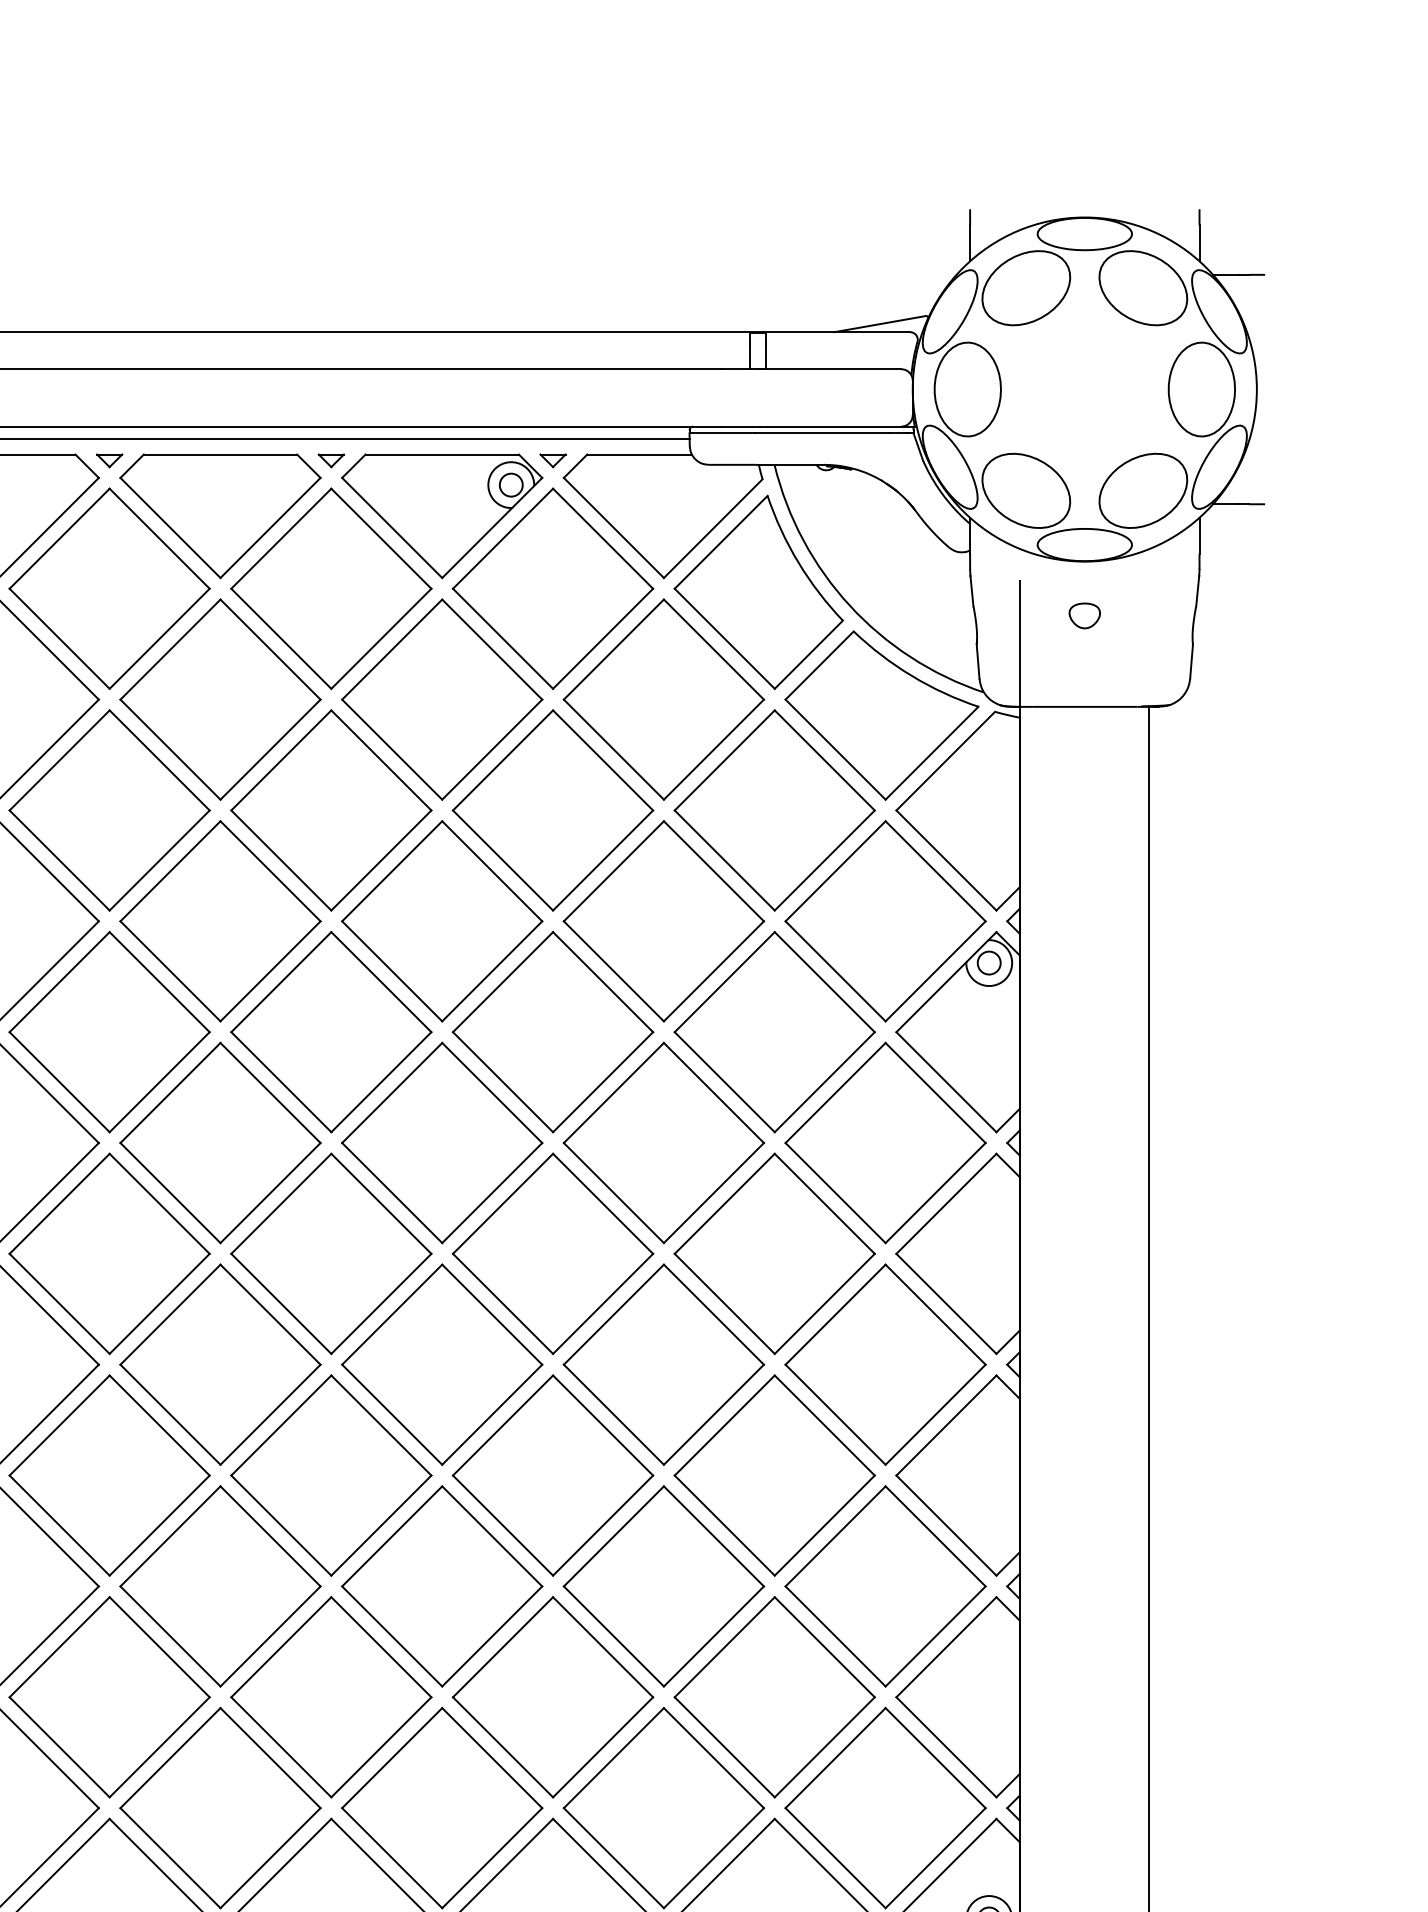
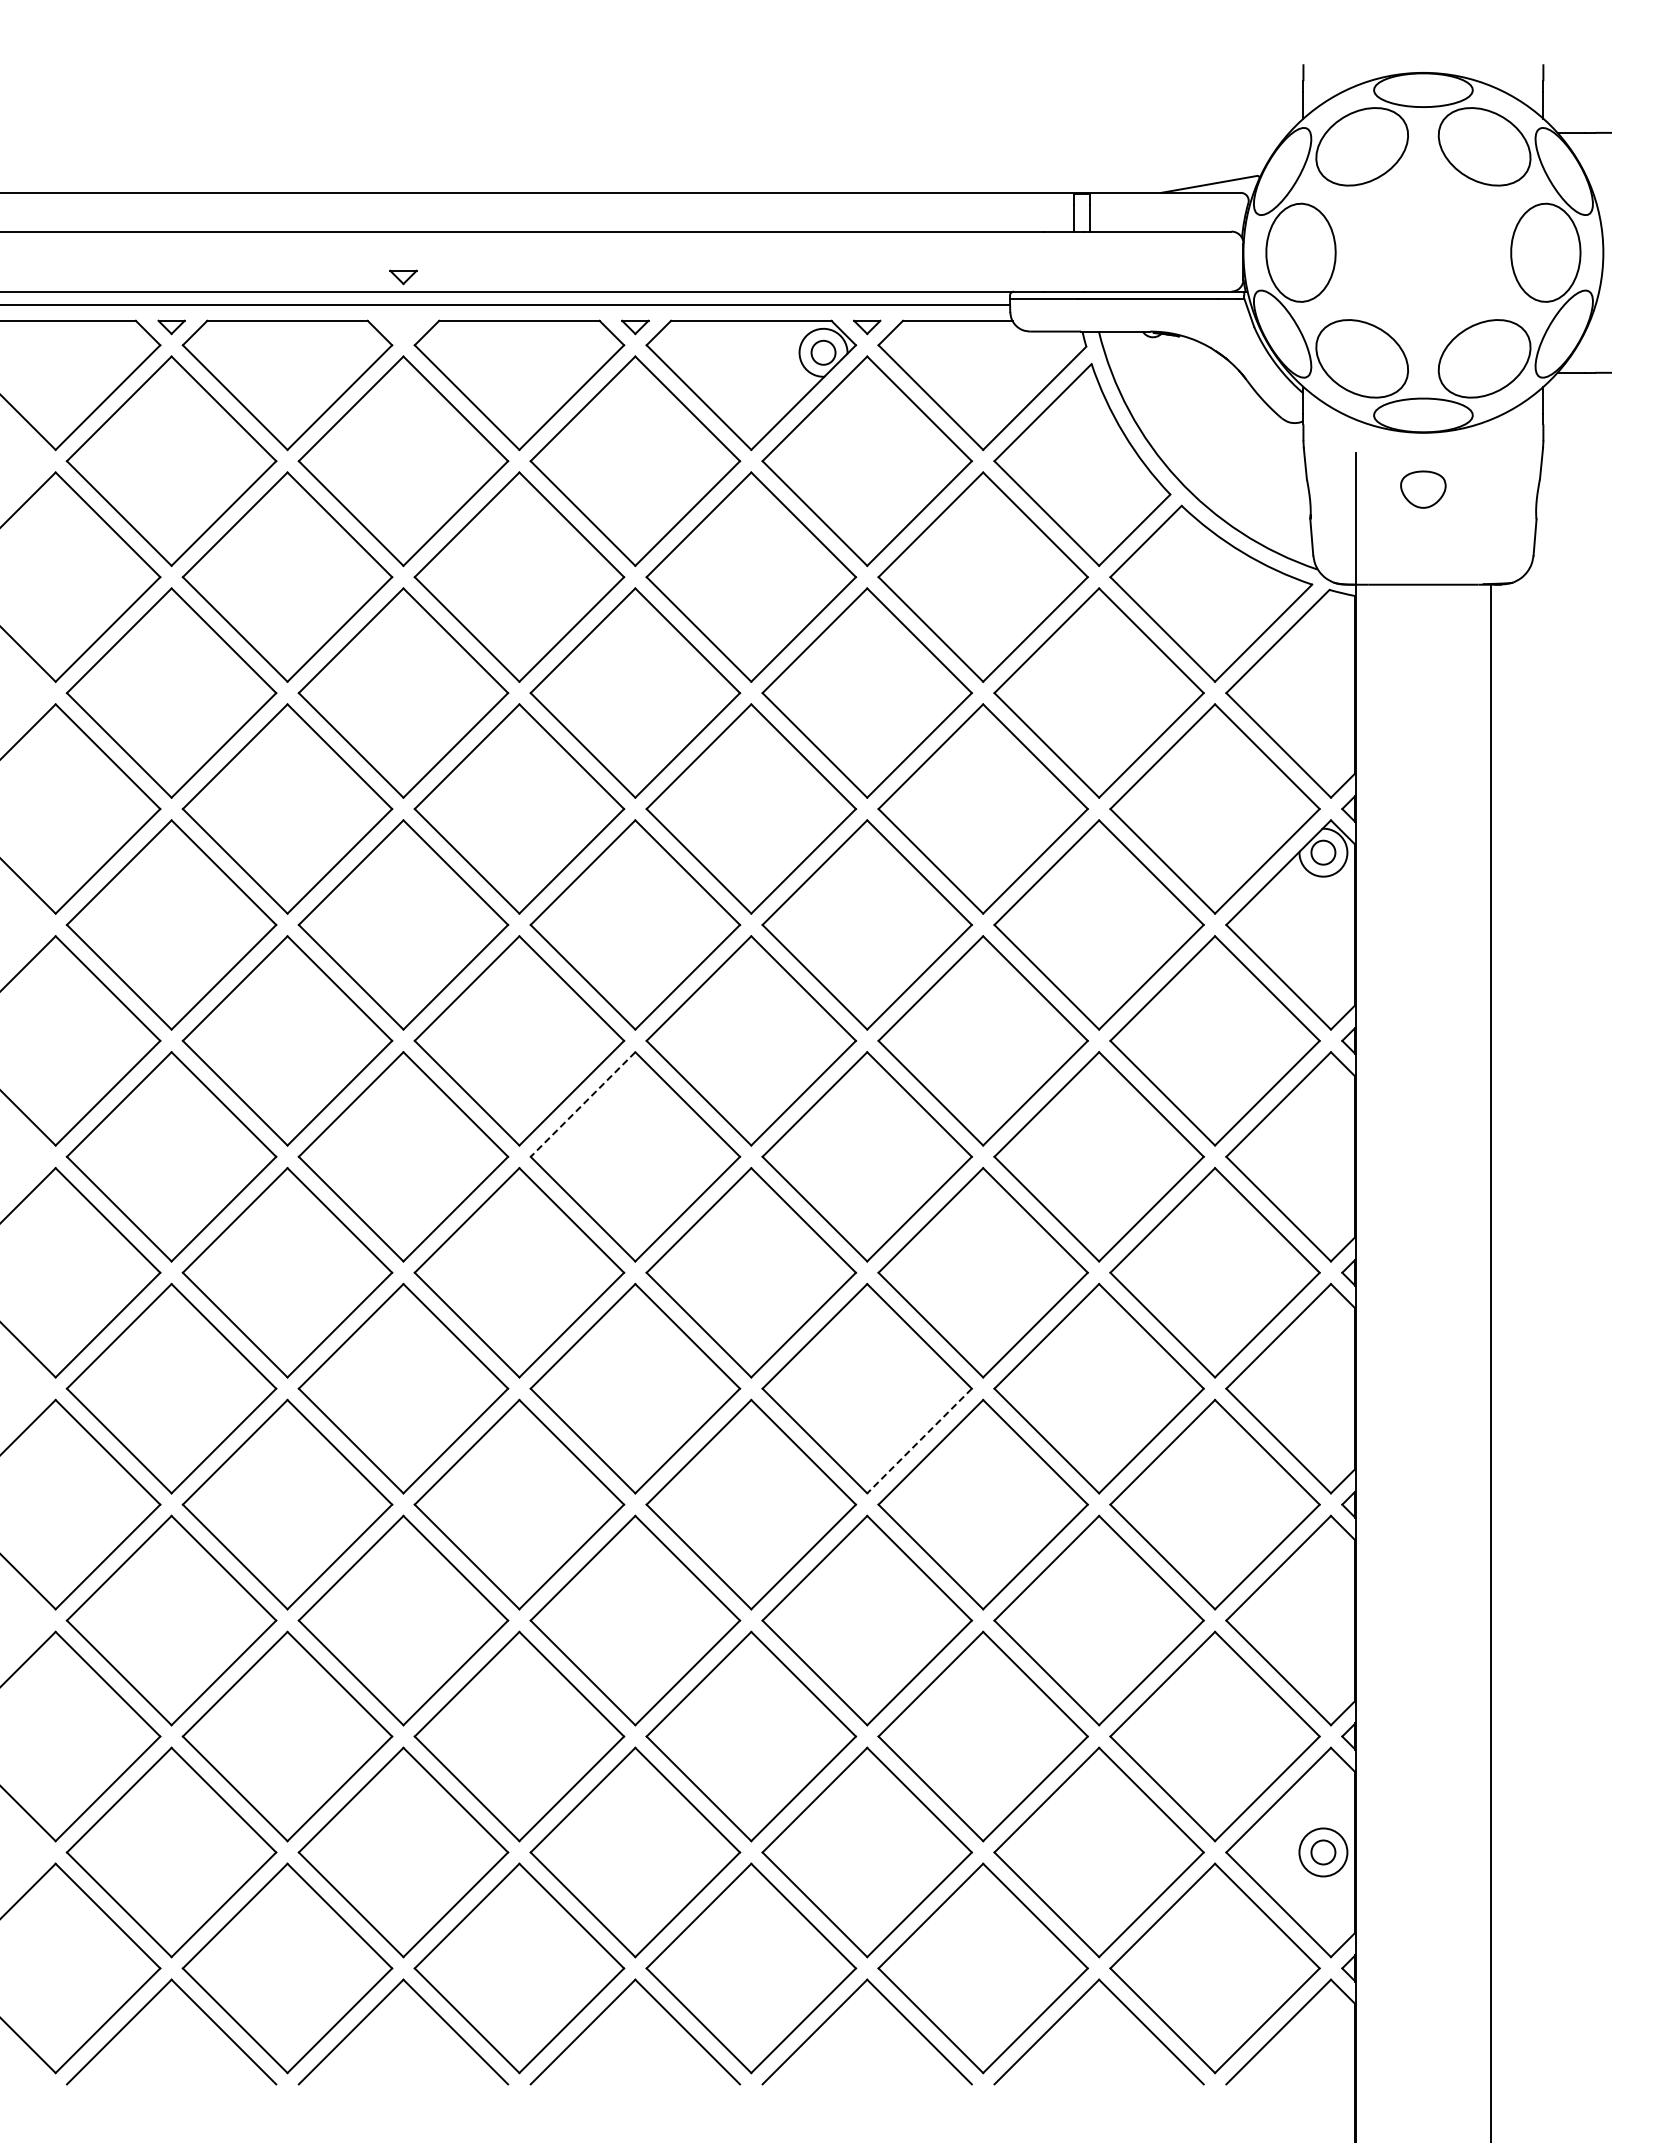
part: (109, 460) -> (403, 277), moved
part: (1084, 615) -> (1423, 489), size x1.4
line: (281, 1203) -> (583, 1104), solid -> dashed
line: (603, 1526) -> (919, 1441), solid -> dashed

